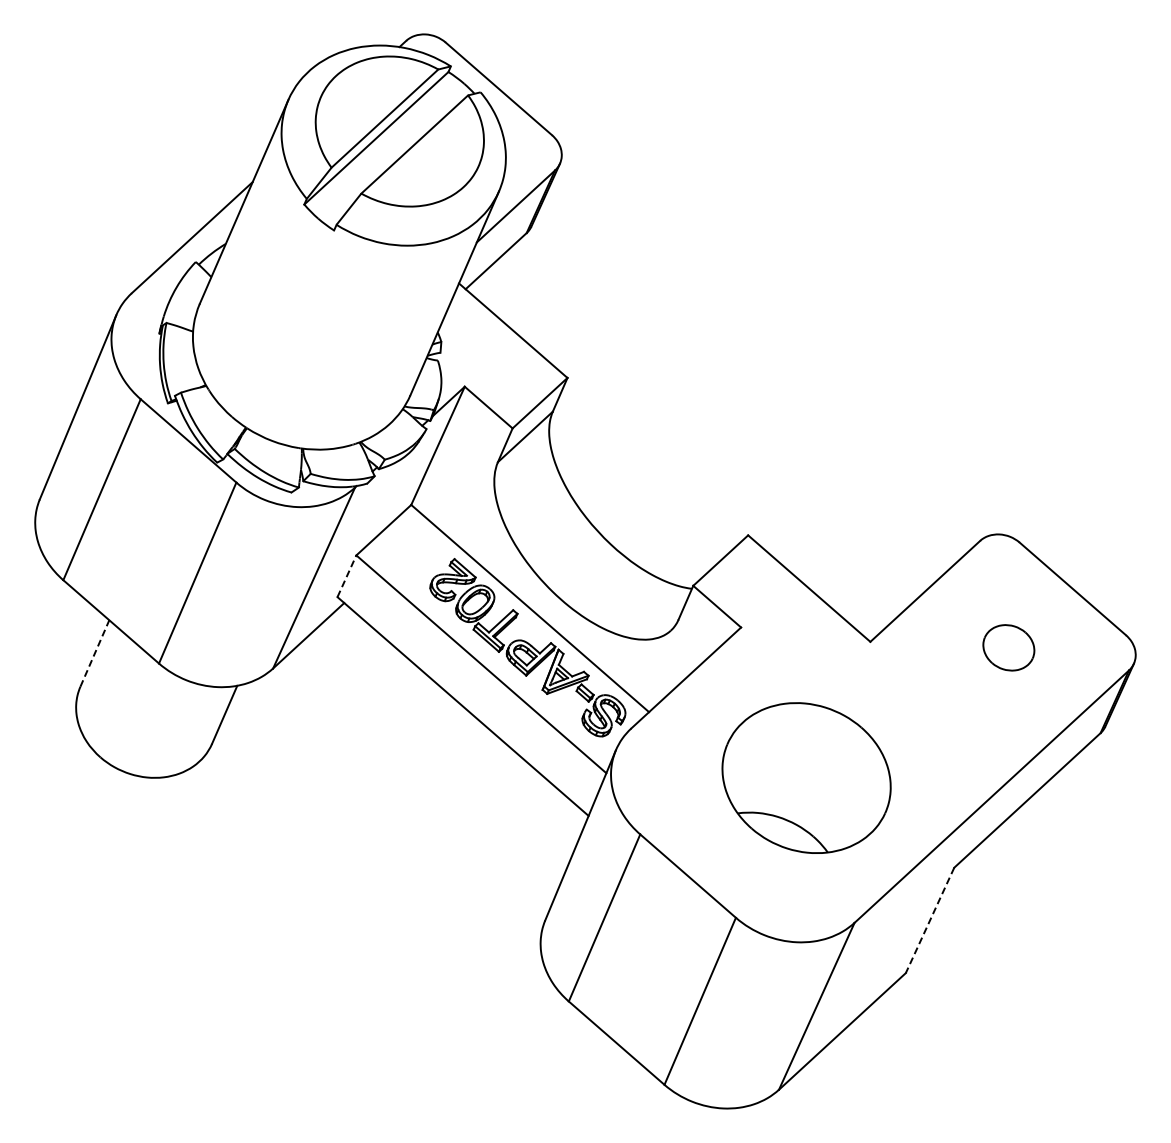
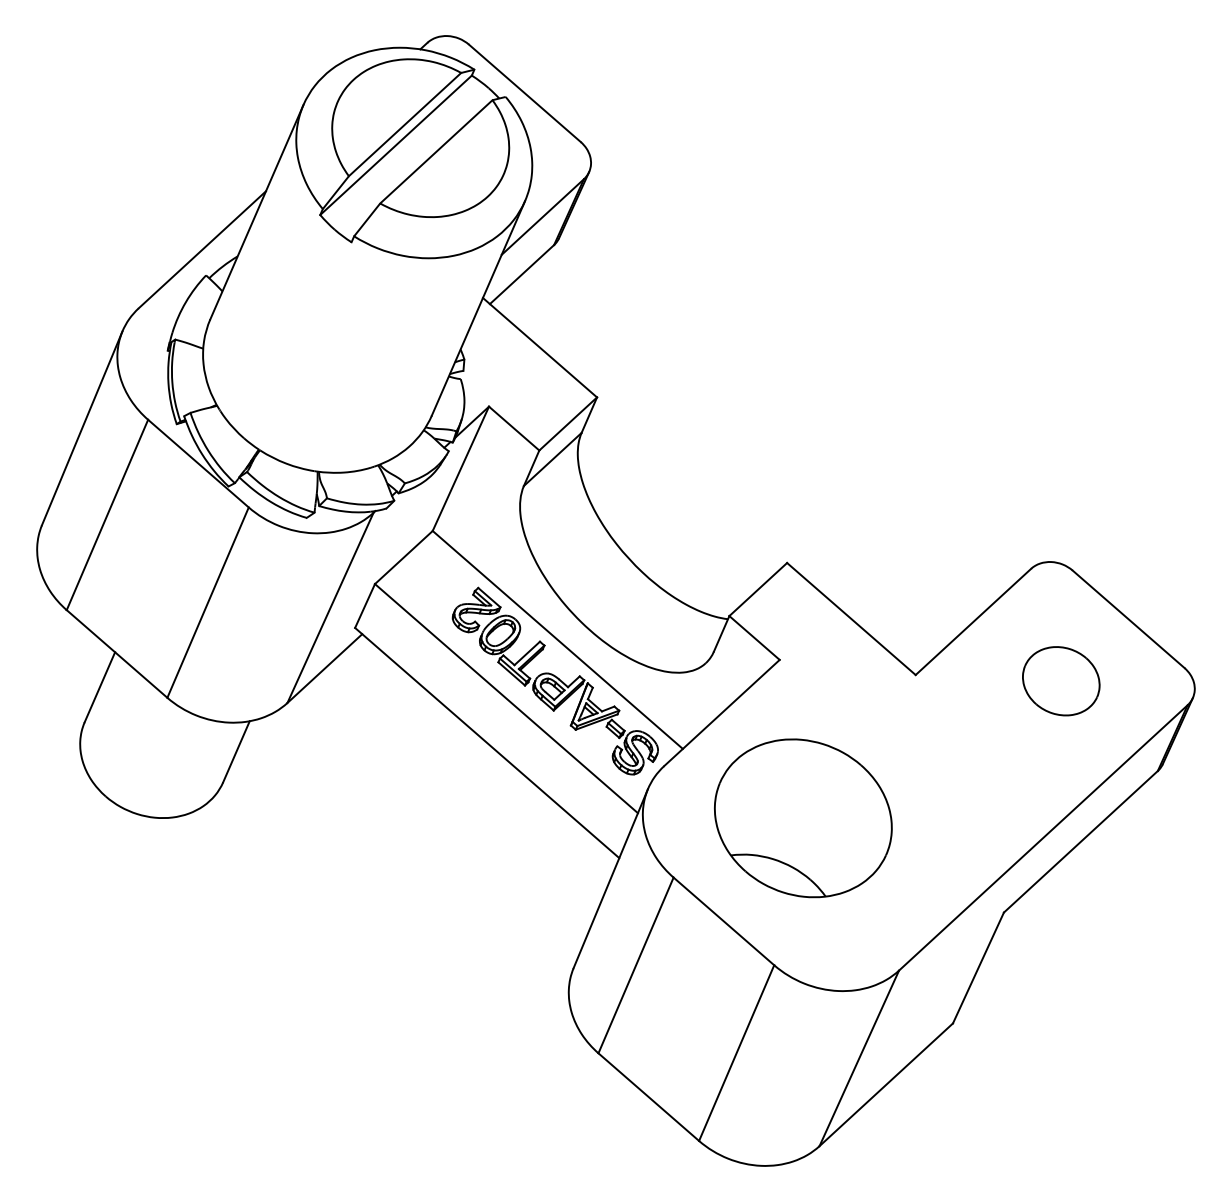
line: (346, 576) -> (364, 606), dashed -> solid
part: (1008, 647) -> (1060, 680), size x1.43
line: (95, 653) -> (100, 687), dashed -> solid
part: (806, 777) -> (803, 817), moved
line: (930, 920) -> (978, 968), dashed -> solid

